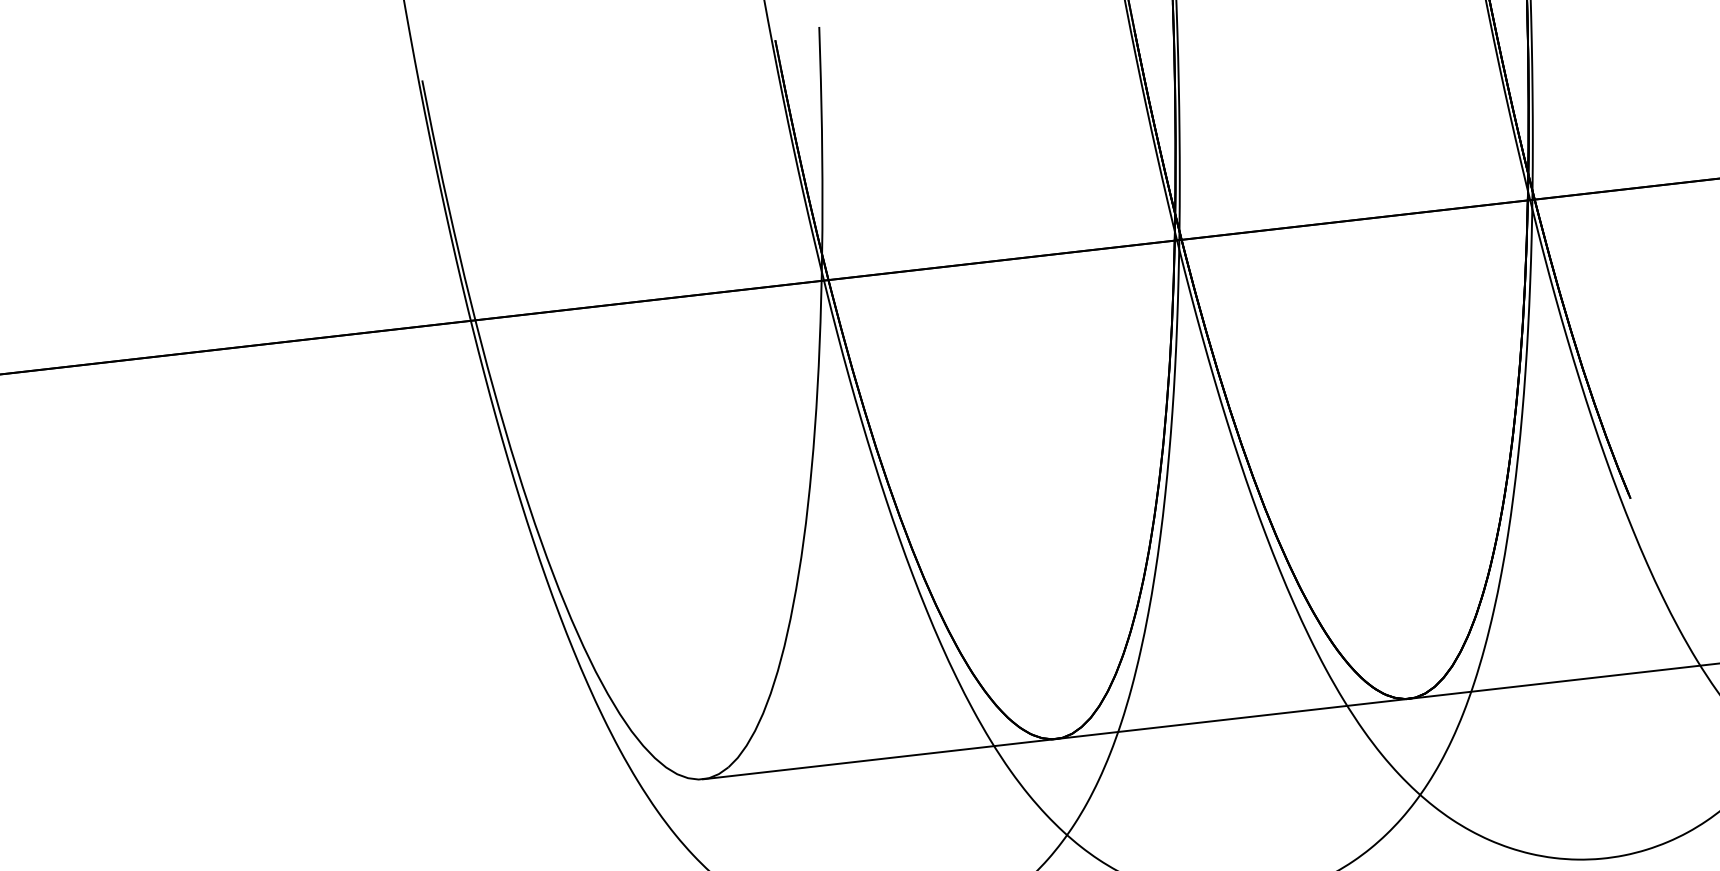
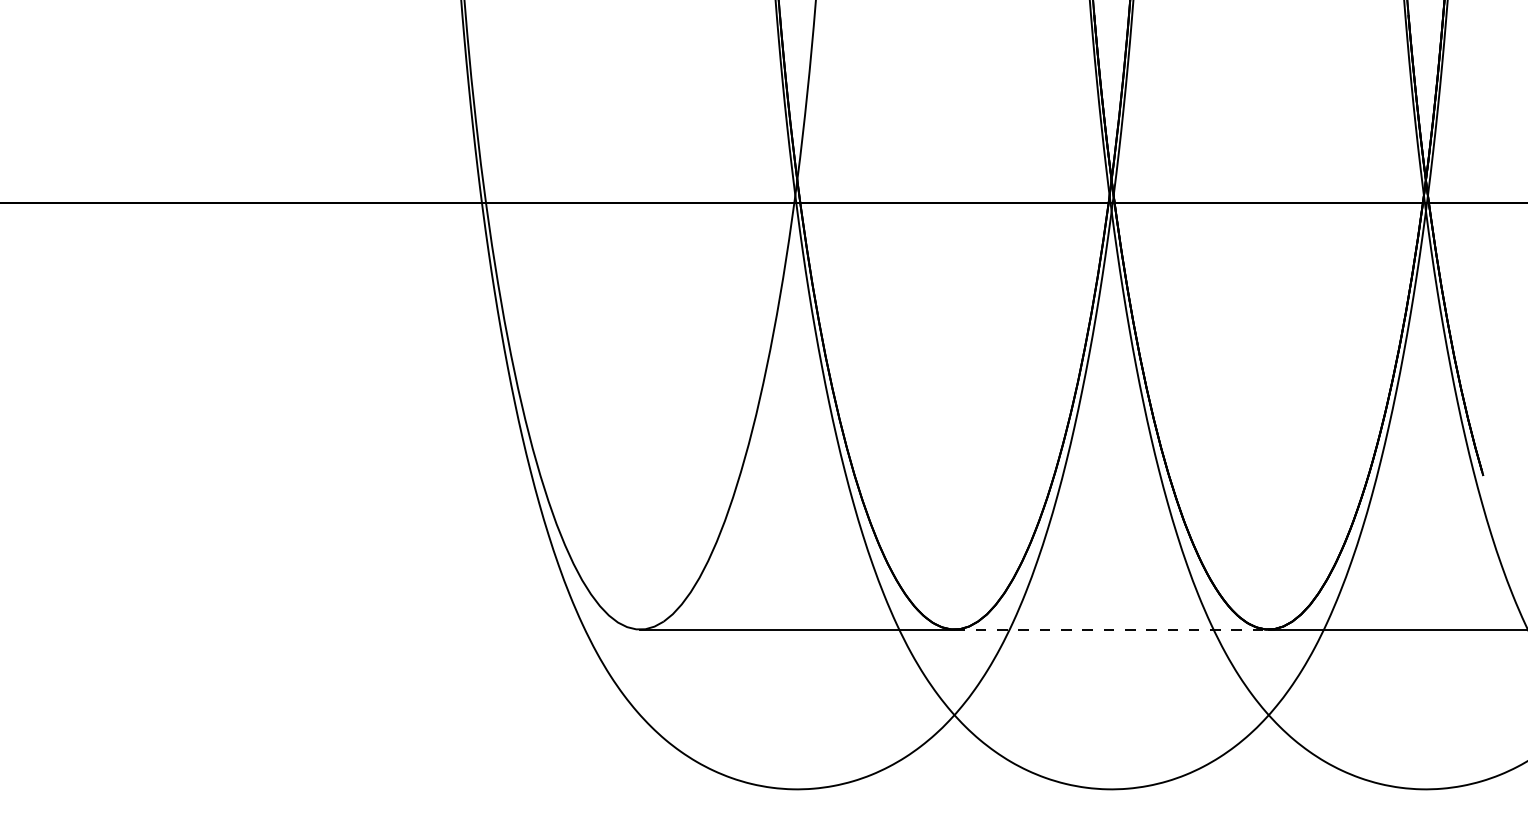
line: (1233, 718) -> (1112, 629), solid -> dashed

